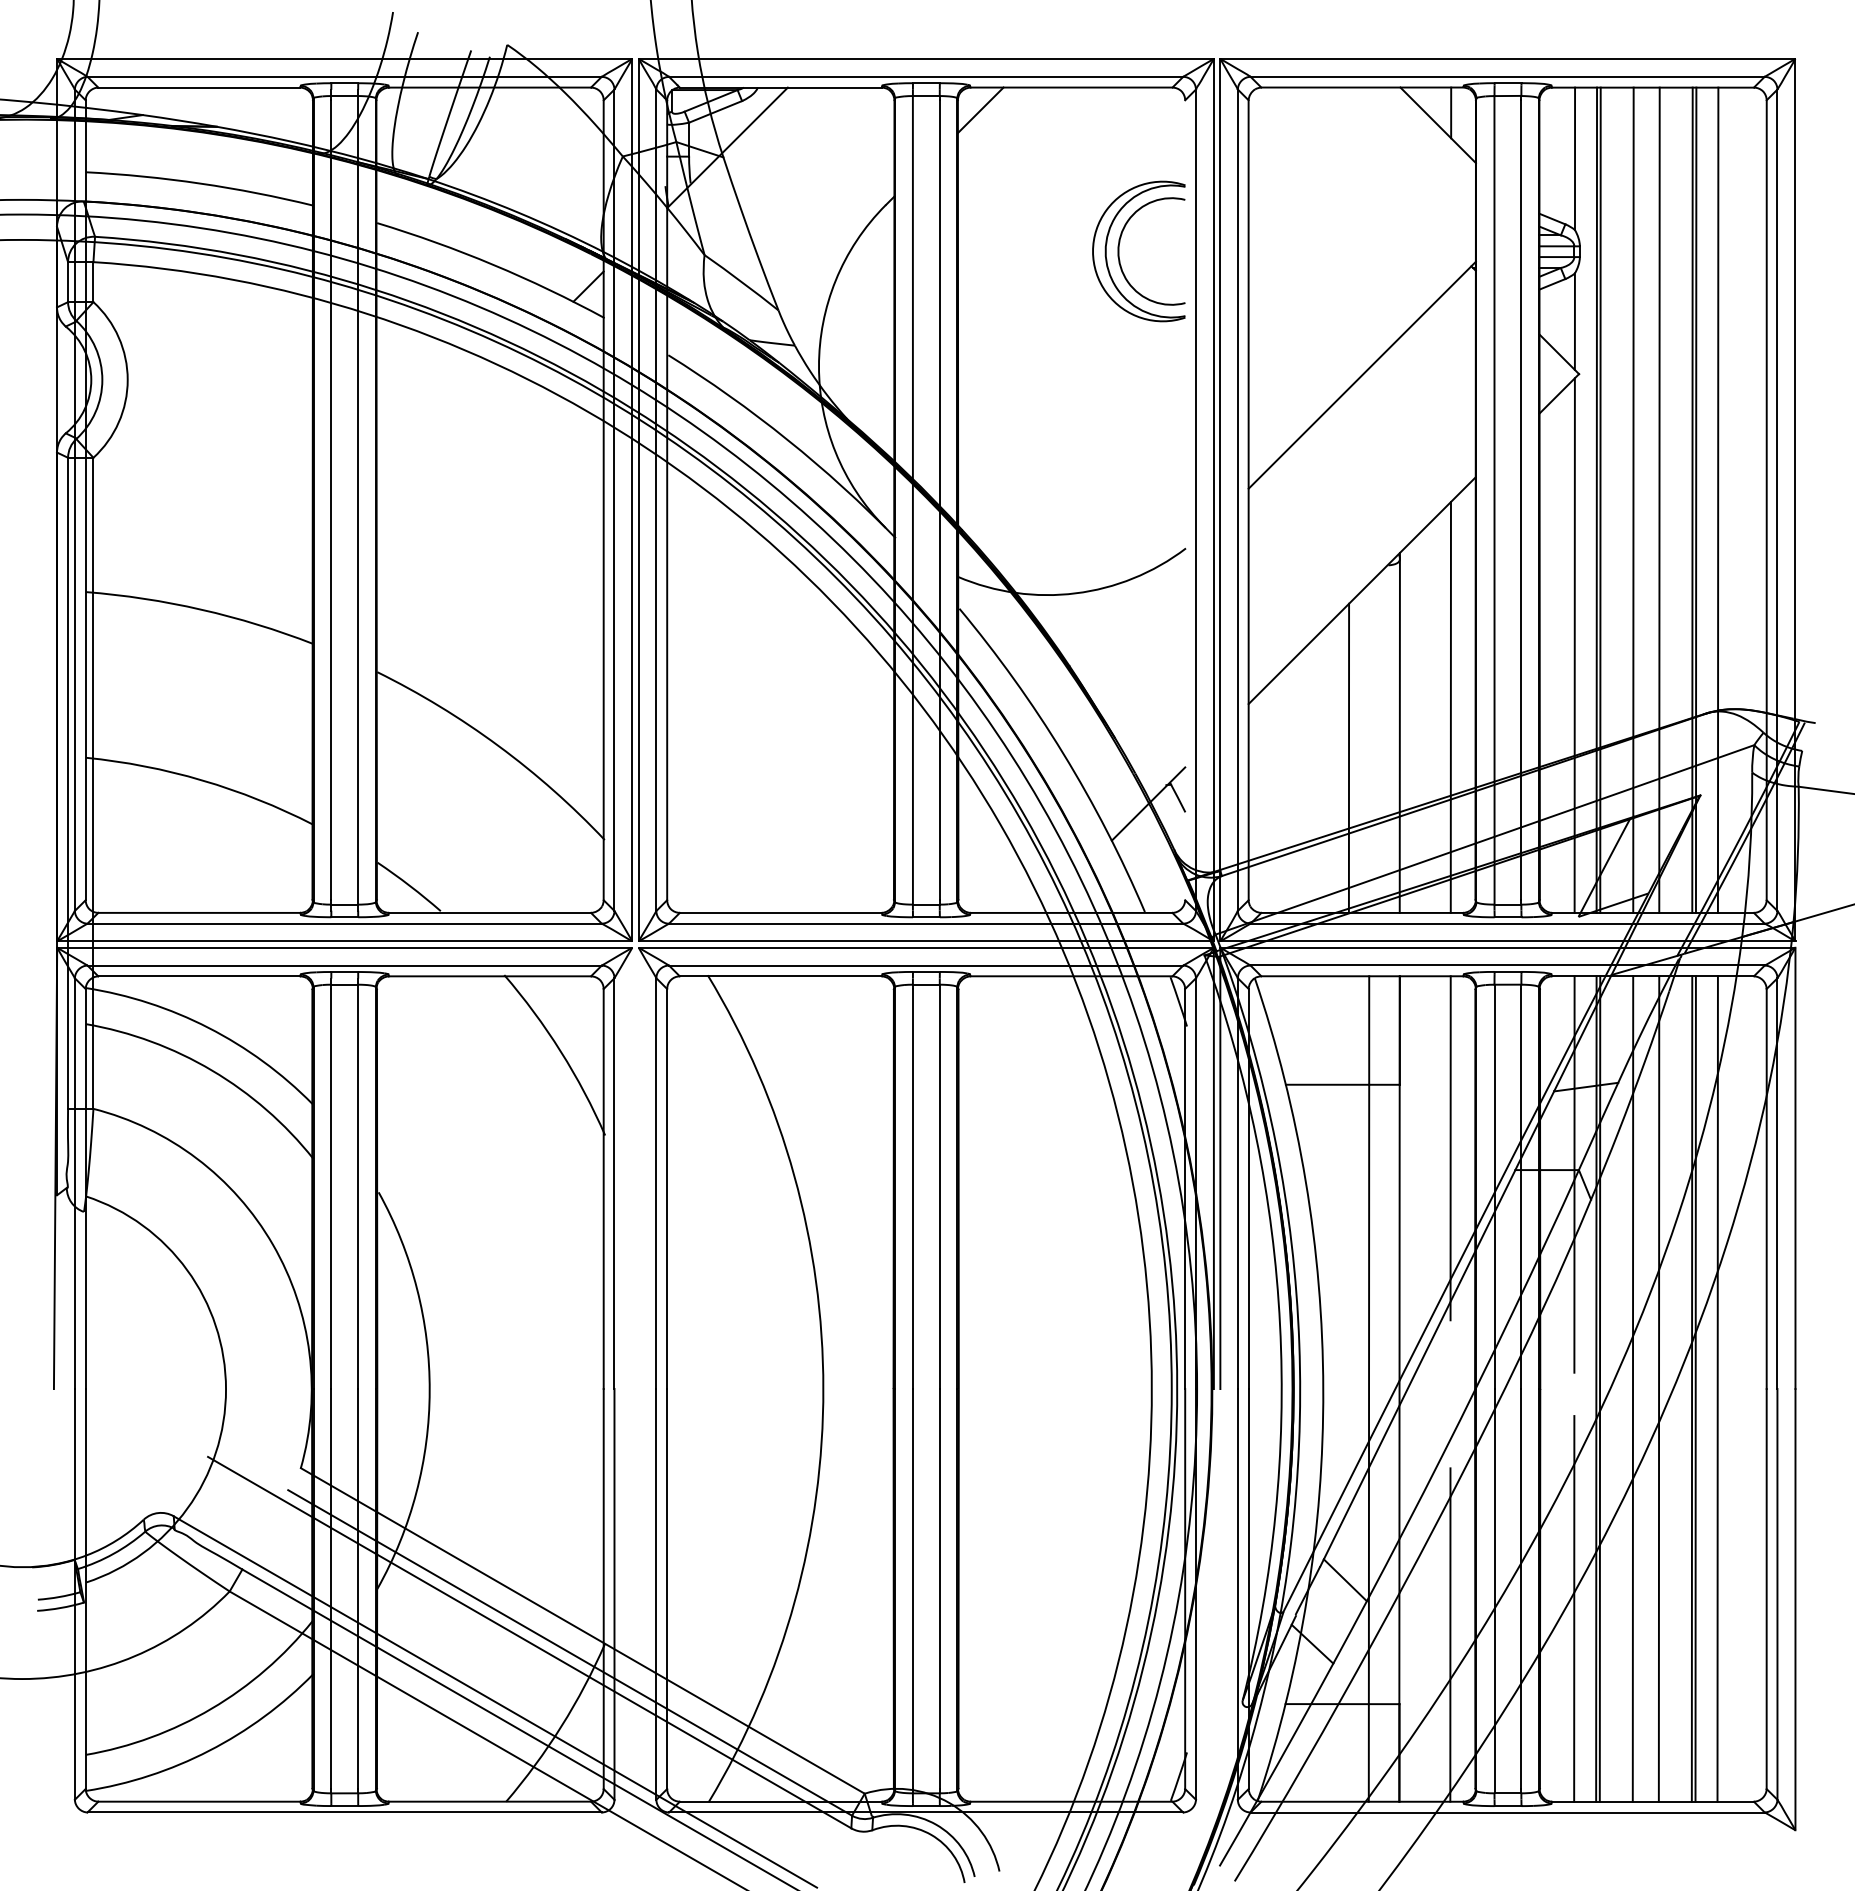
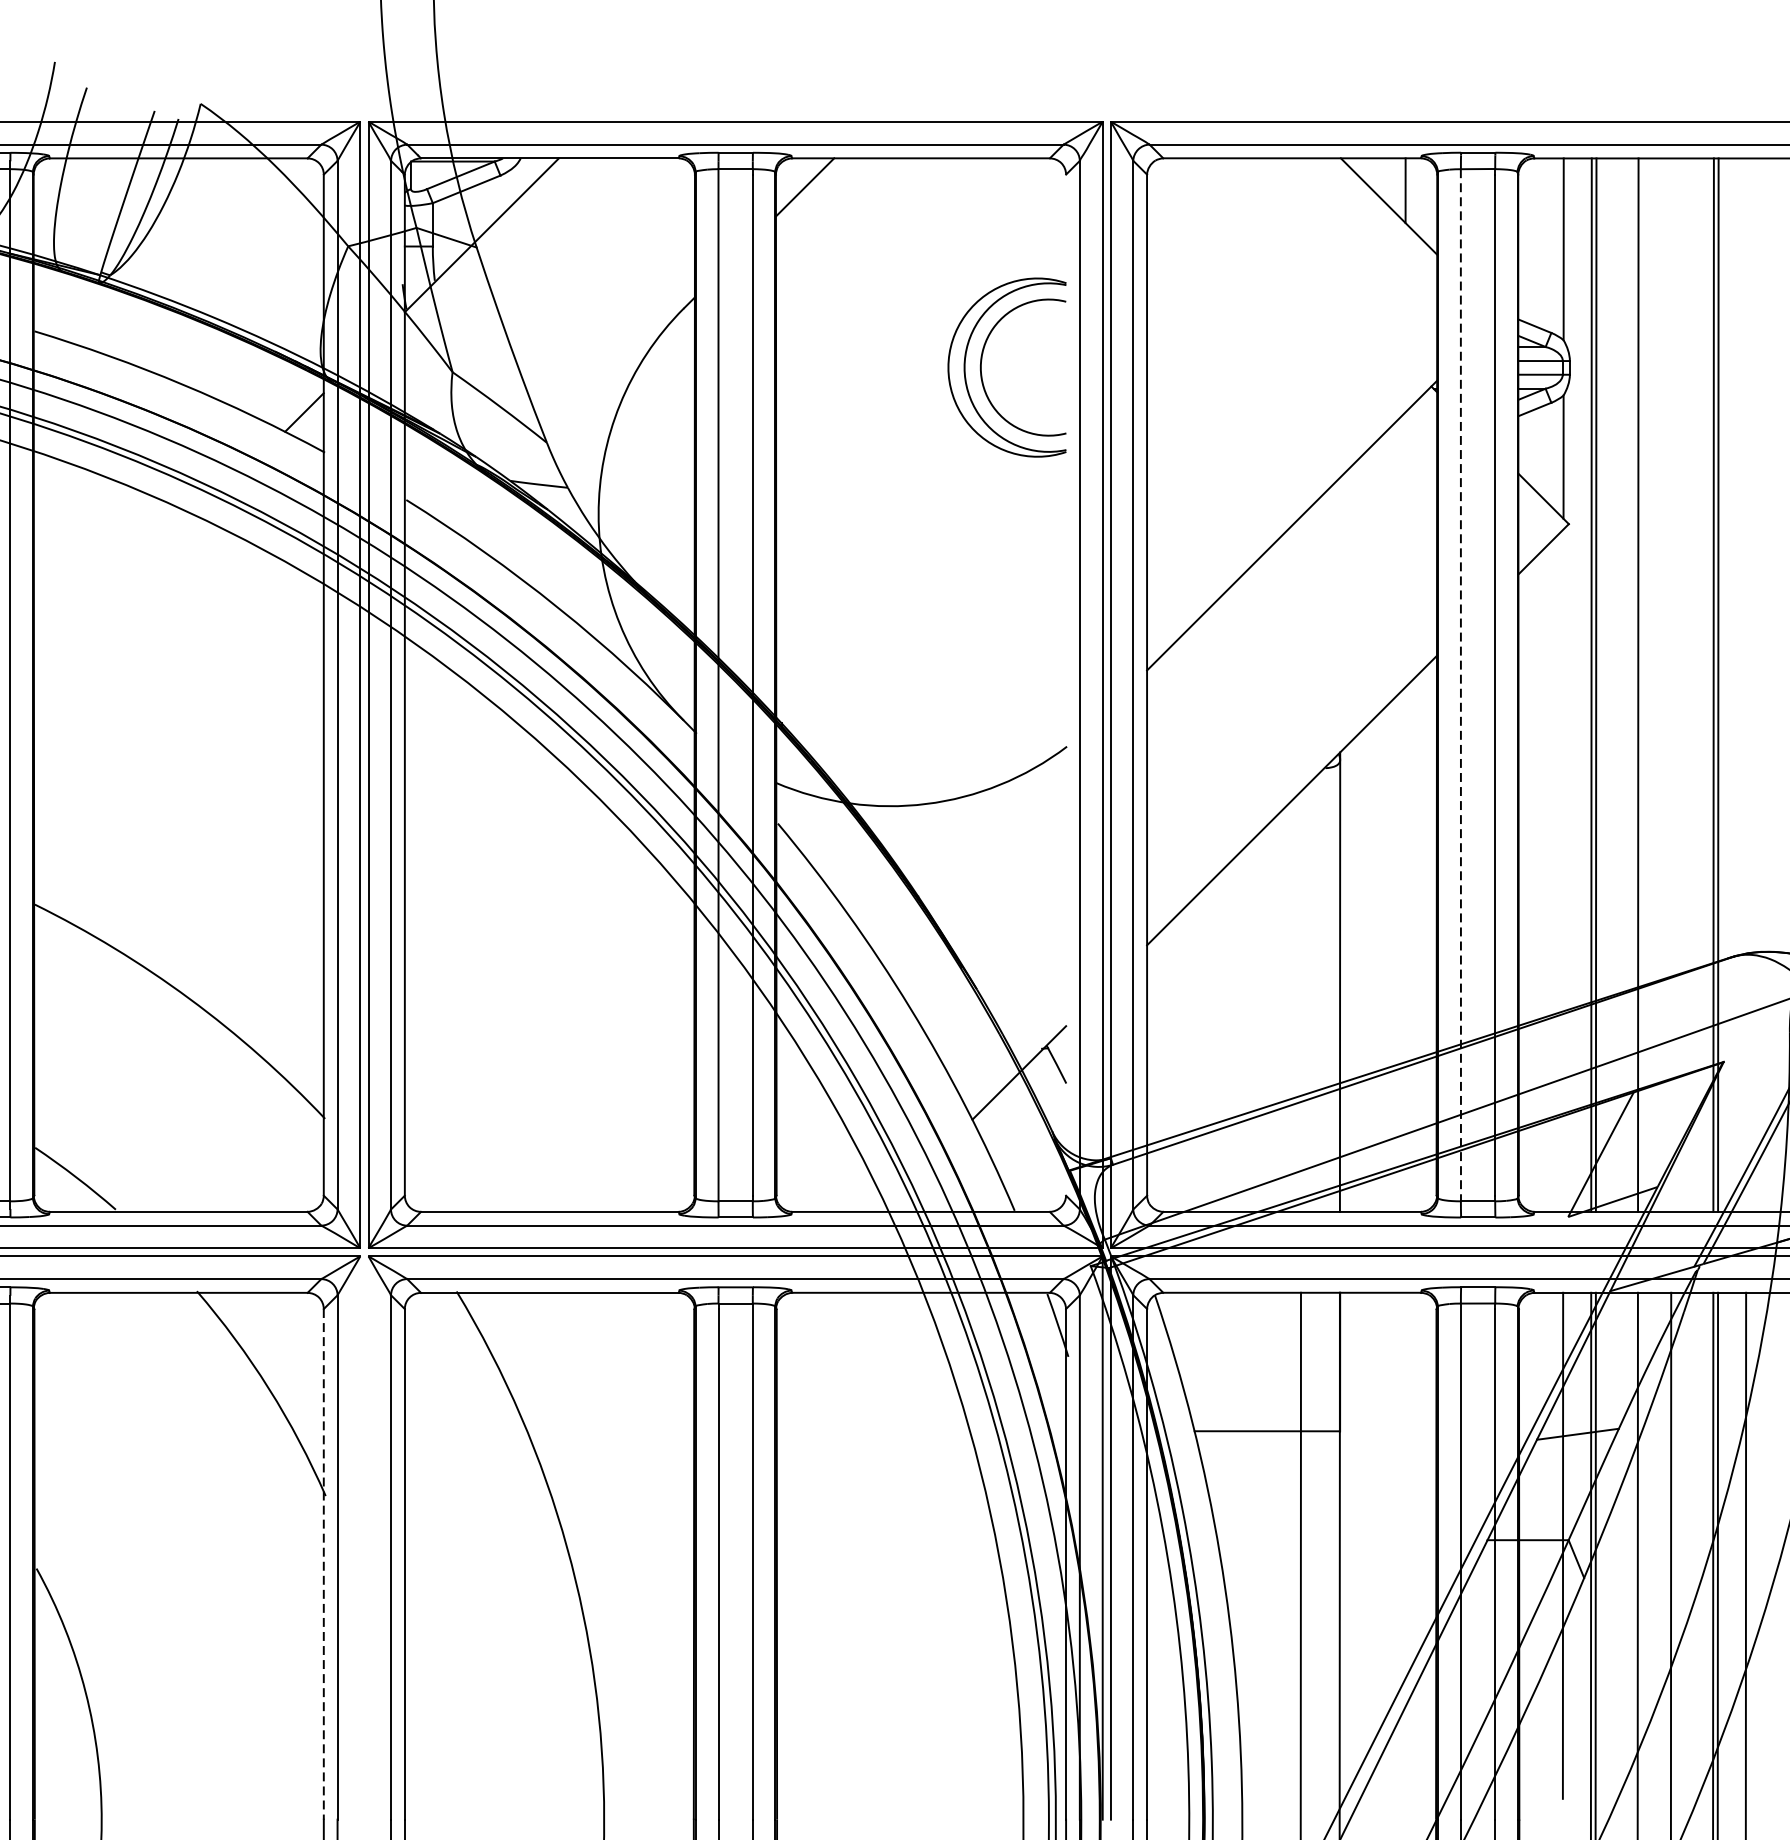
line: (1659, 499) -> (1671, 684), removed
line: (1717, 499) -> (1745, 684), removed
line: (1494, 500) -> (1460, 685), solid -> dashed
line: (1574, 645) -> (1563, 870), removed
line: (1450, 707) -> (1404, 949), removed
line: (1348, 757) -> (1274, 1013), removed
line: (1450, 1148) -> (1404, 1512), removed
line: (603, 1189) -> (323, 1564), solid -> dashed

